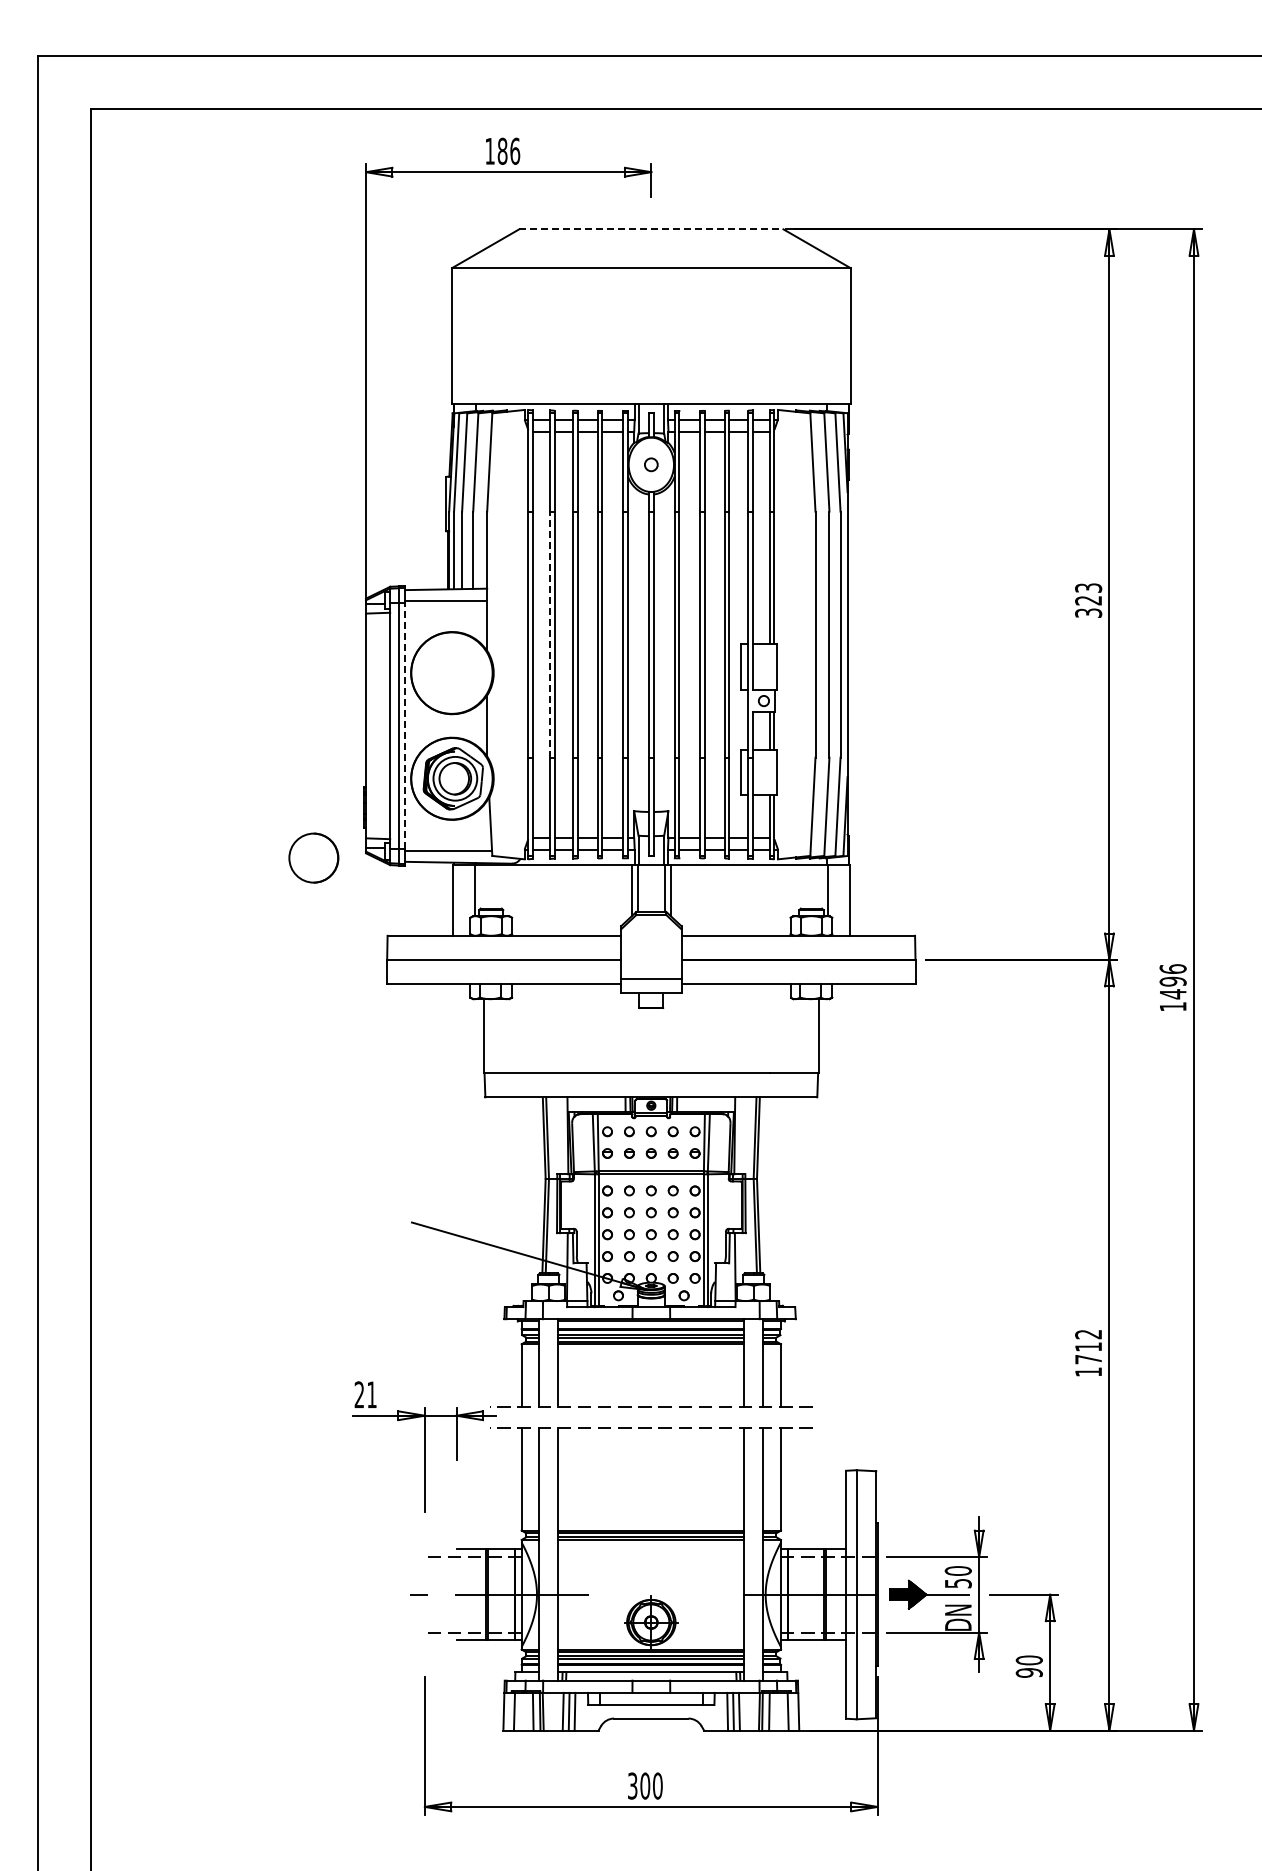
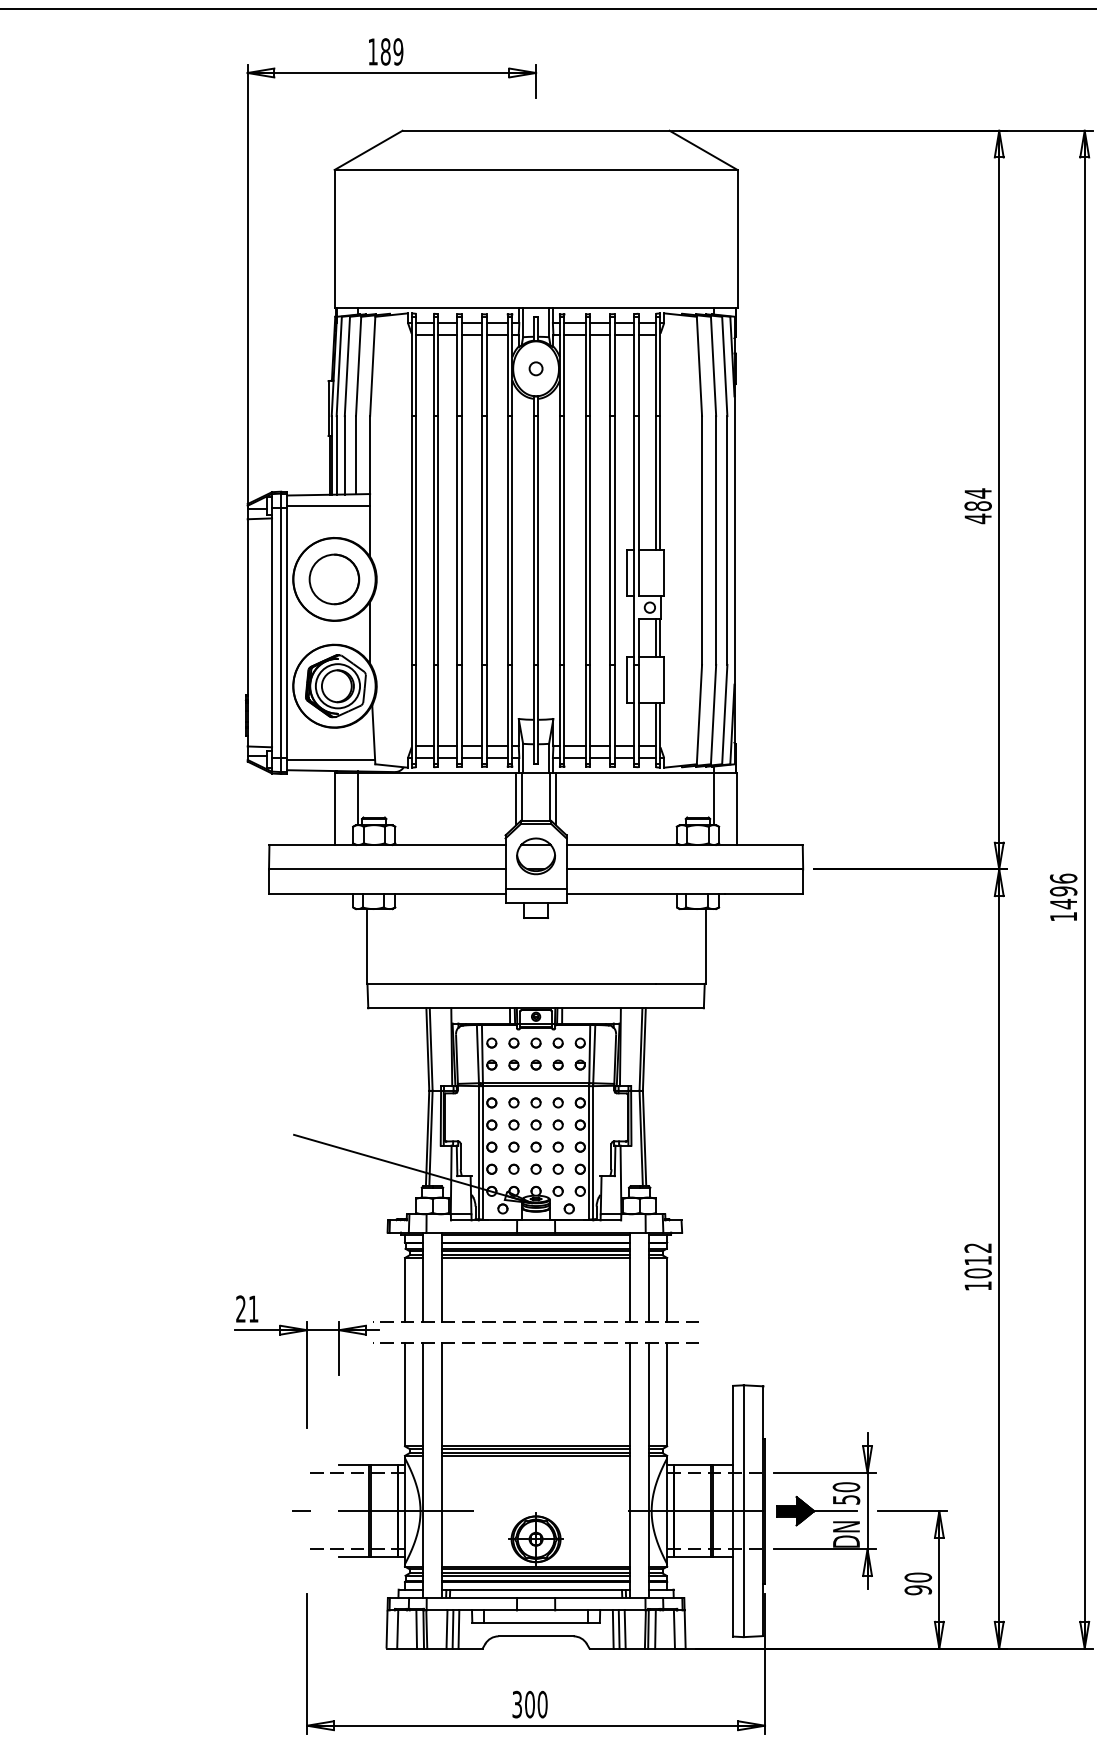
text: (515, 150) -> (398, 51), 186 -> 189
line: (651, 229) -> (536, 130), dashed -> solid
text: (1088, 600) -> (978, 506), 323 -> 484
line: (550, 634) -> (434, 540), dashed -> solid
line: (405, 725) -> (287, 632), dashed -> solid
circle: (313, 857) -> (334, 578), moved
part: (651, 946) -> (536, 855), added
text: (1088, 1359) -> (978, 1273), 1712 -> 1012

